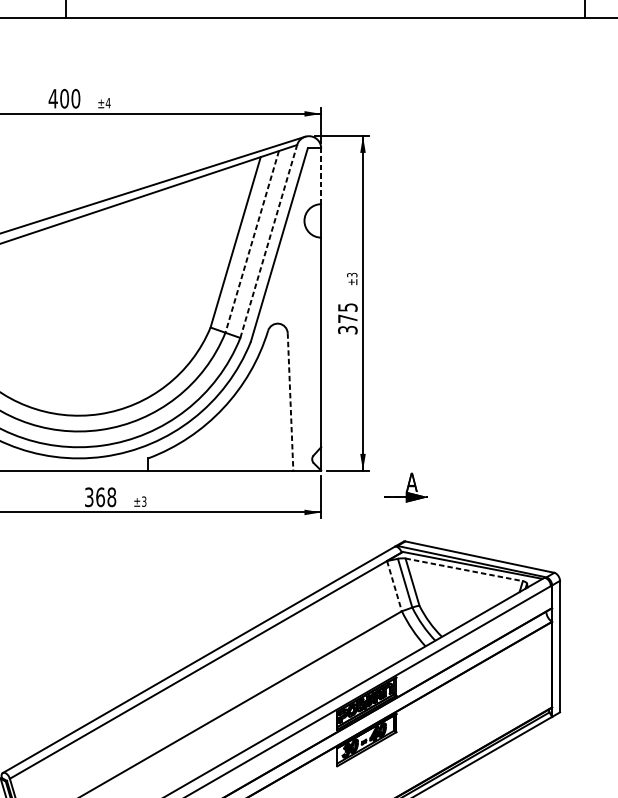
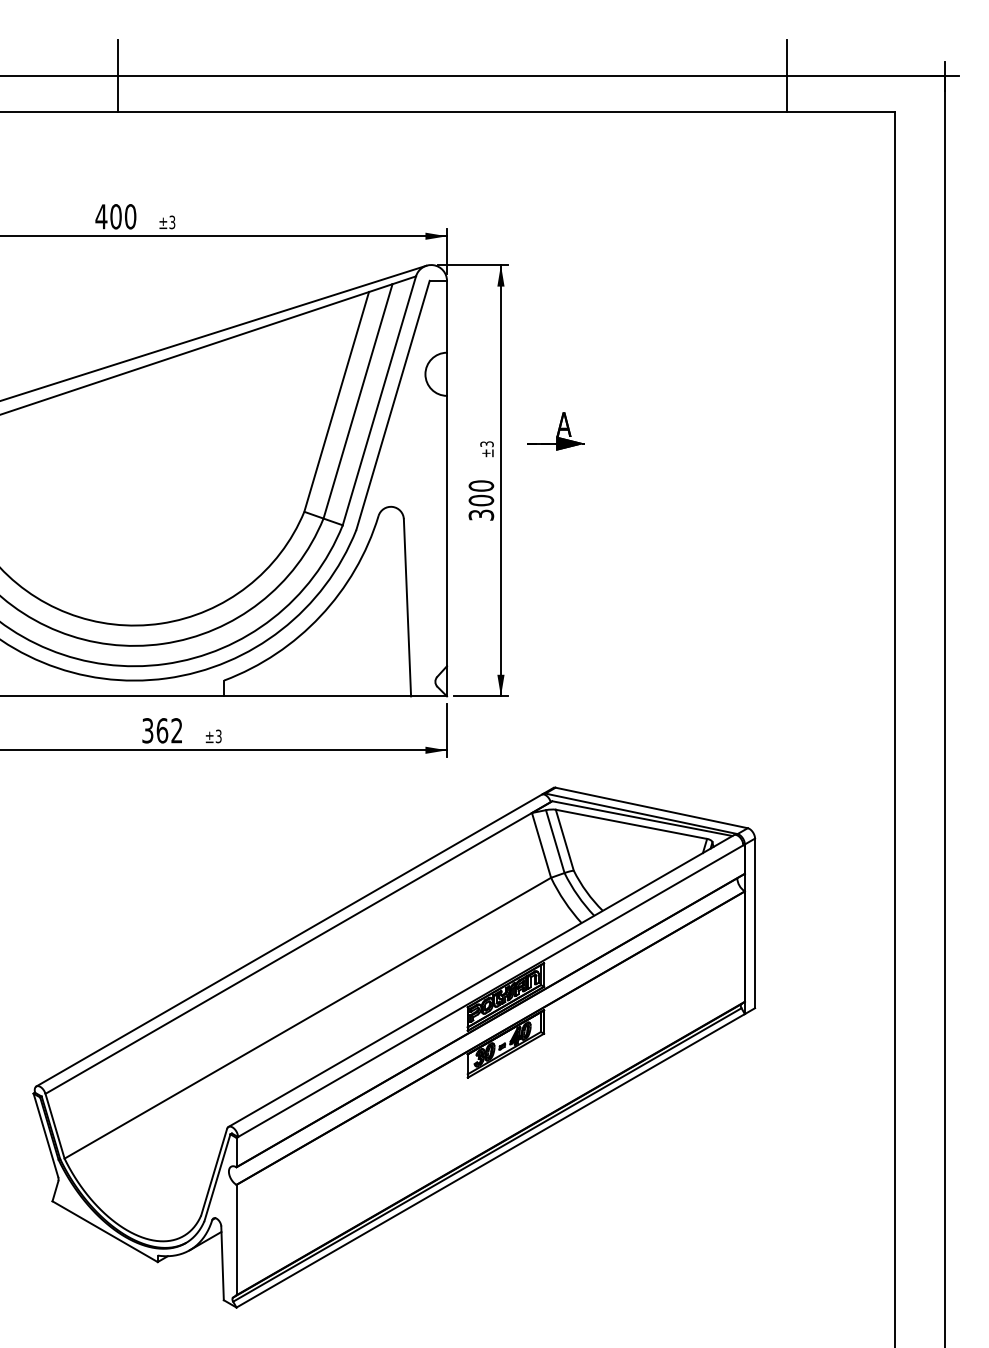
text: (108, 103) -> (172, 222), ±4 -> ±3
line: (321, 176) -> (447, 316), dashed -> solid
line: (268, 241) -> (379, 400), dashed -> solid
line: (251, 242) -> (357, 401), dashed -> solid
text: (347, 313) -> (481, 493), 375 -> 300
line: (290, 401) -> (407, 607), dashed -> solid
part: (405, 487) -> (555, 431), moved
text: (111, 497) -> (176, 730), 368 -> 362
line: (464, 569) -> (631, 824), dashed -> solid
line: (394, 586) -> (541, 845), dashed -> solid

